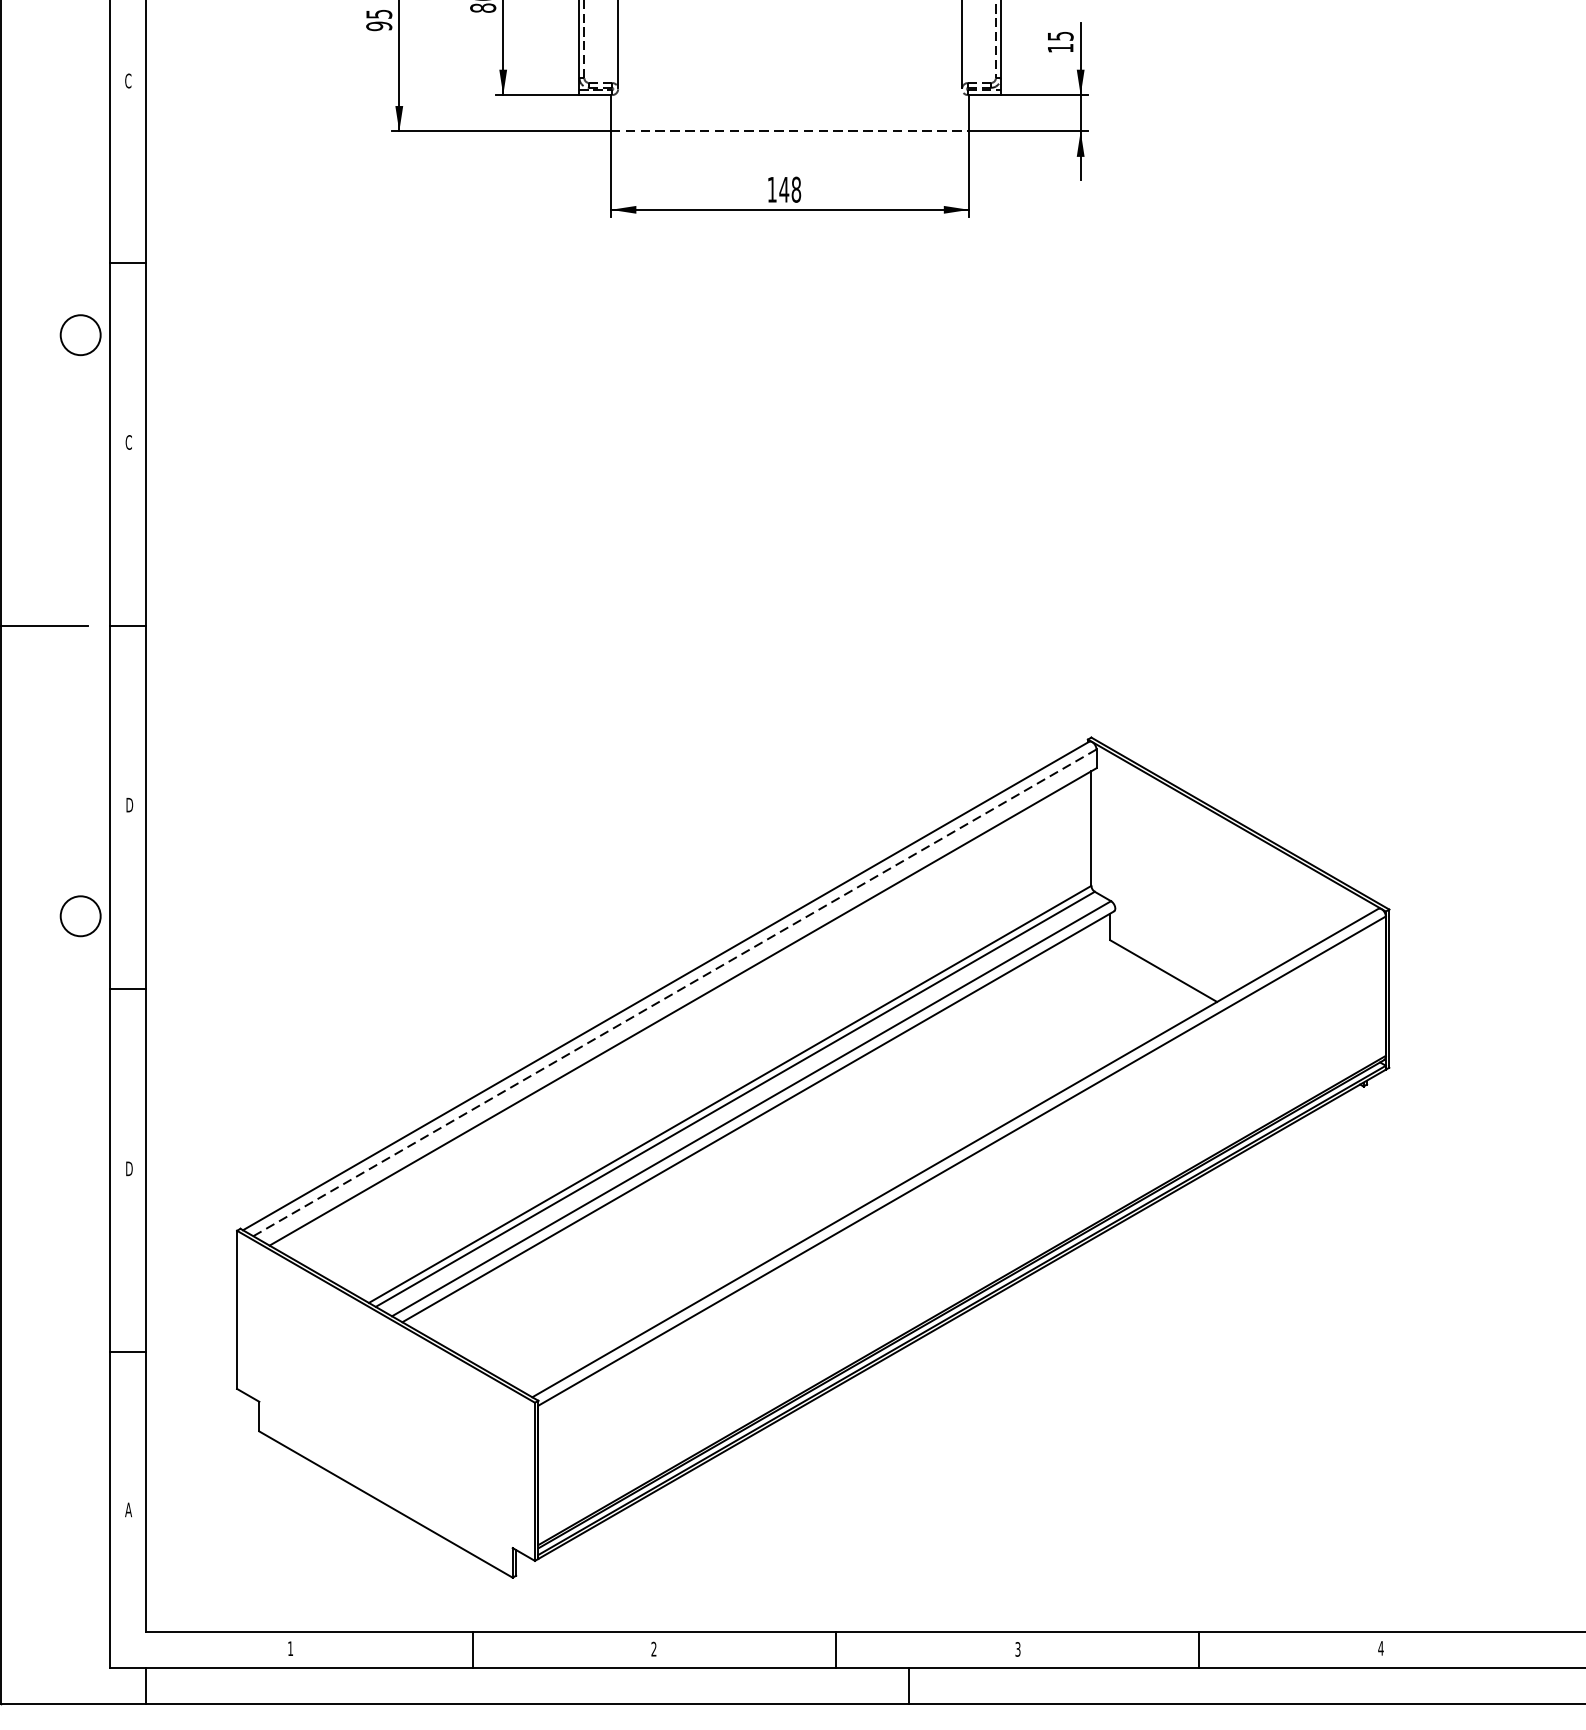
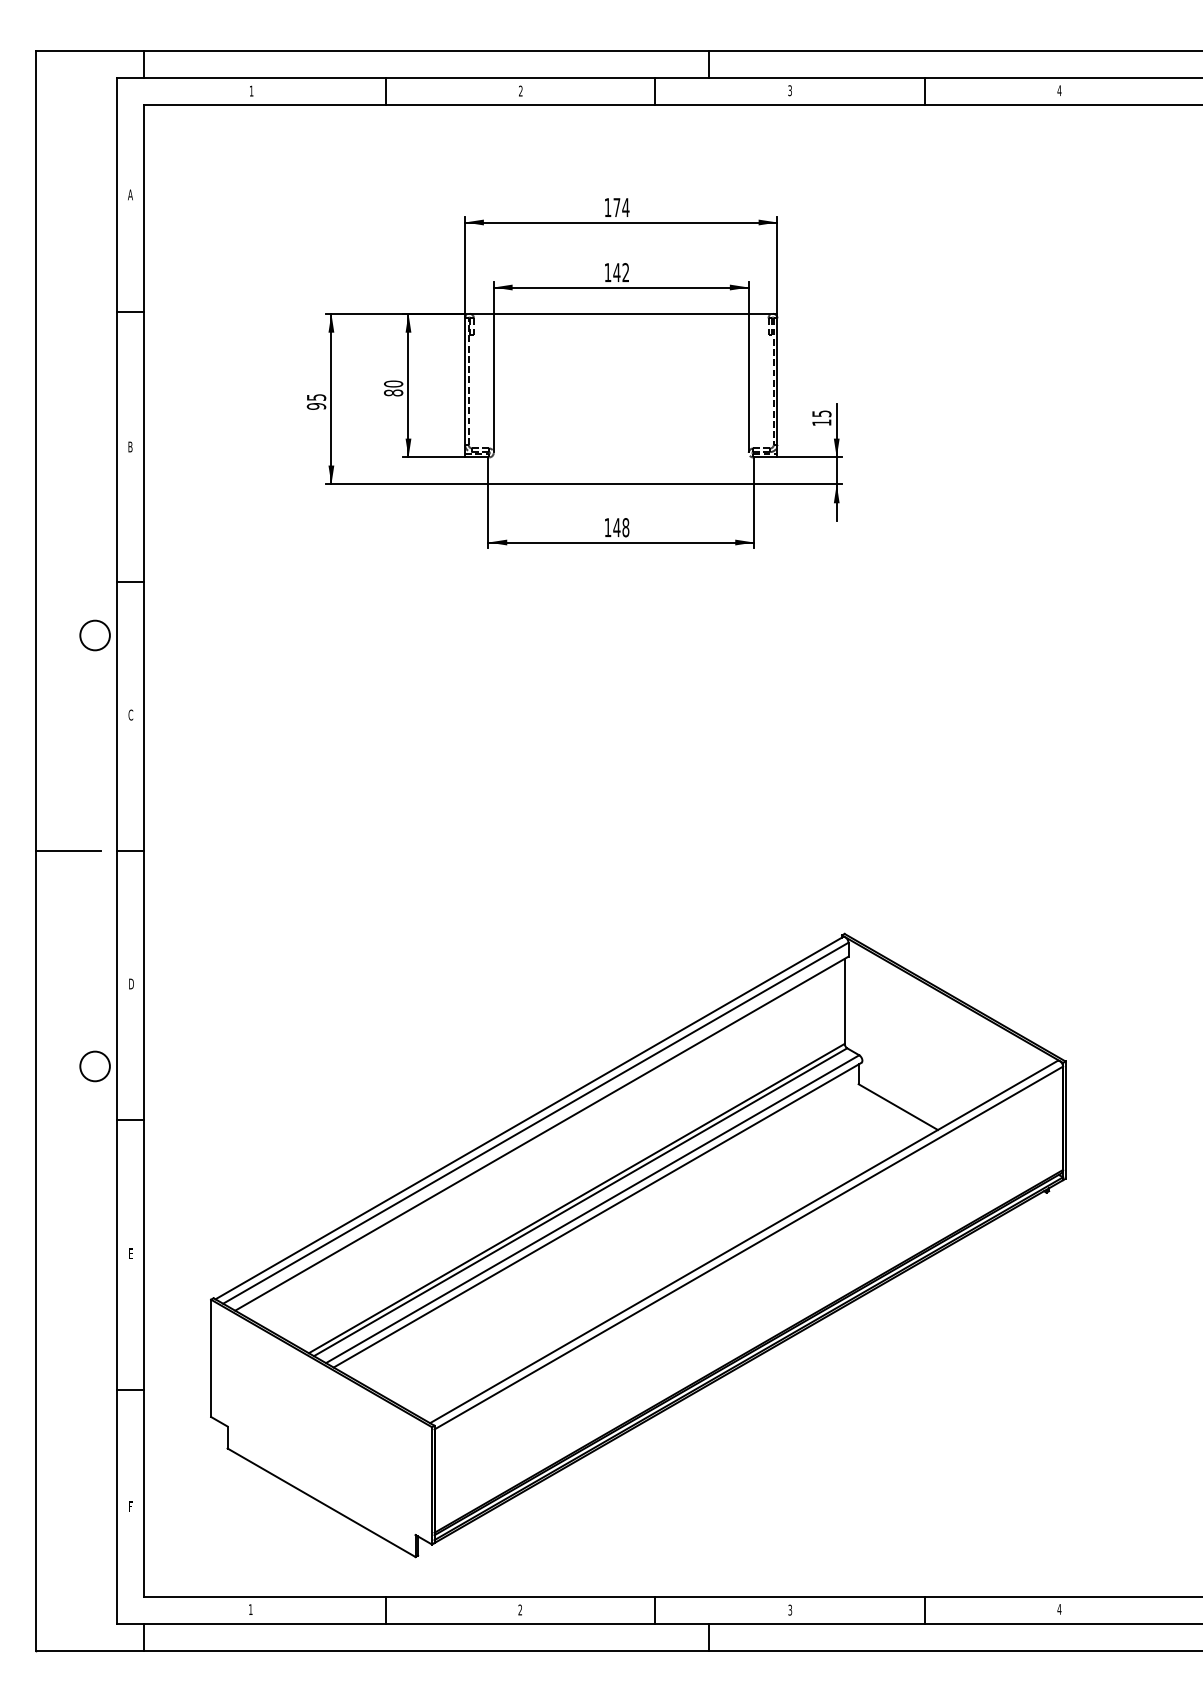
text: (128, 80) -> (130, 446), C -> B
line: (790, 131) -> (621, 484), dashed -> solid
line: (675, 991) -> (536, 1122), dashed -> solid
text: (128, 1168) -> (130, 1253), D -> E
text: (128, 1509) -> (130, 1506), A -> F

